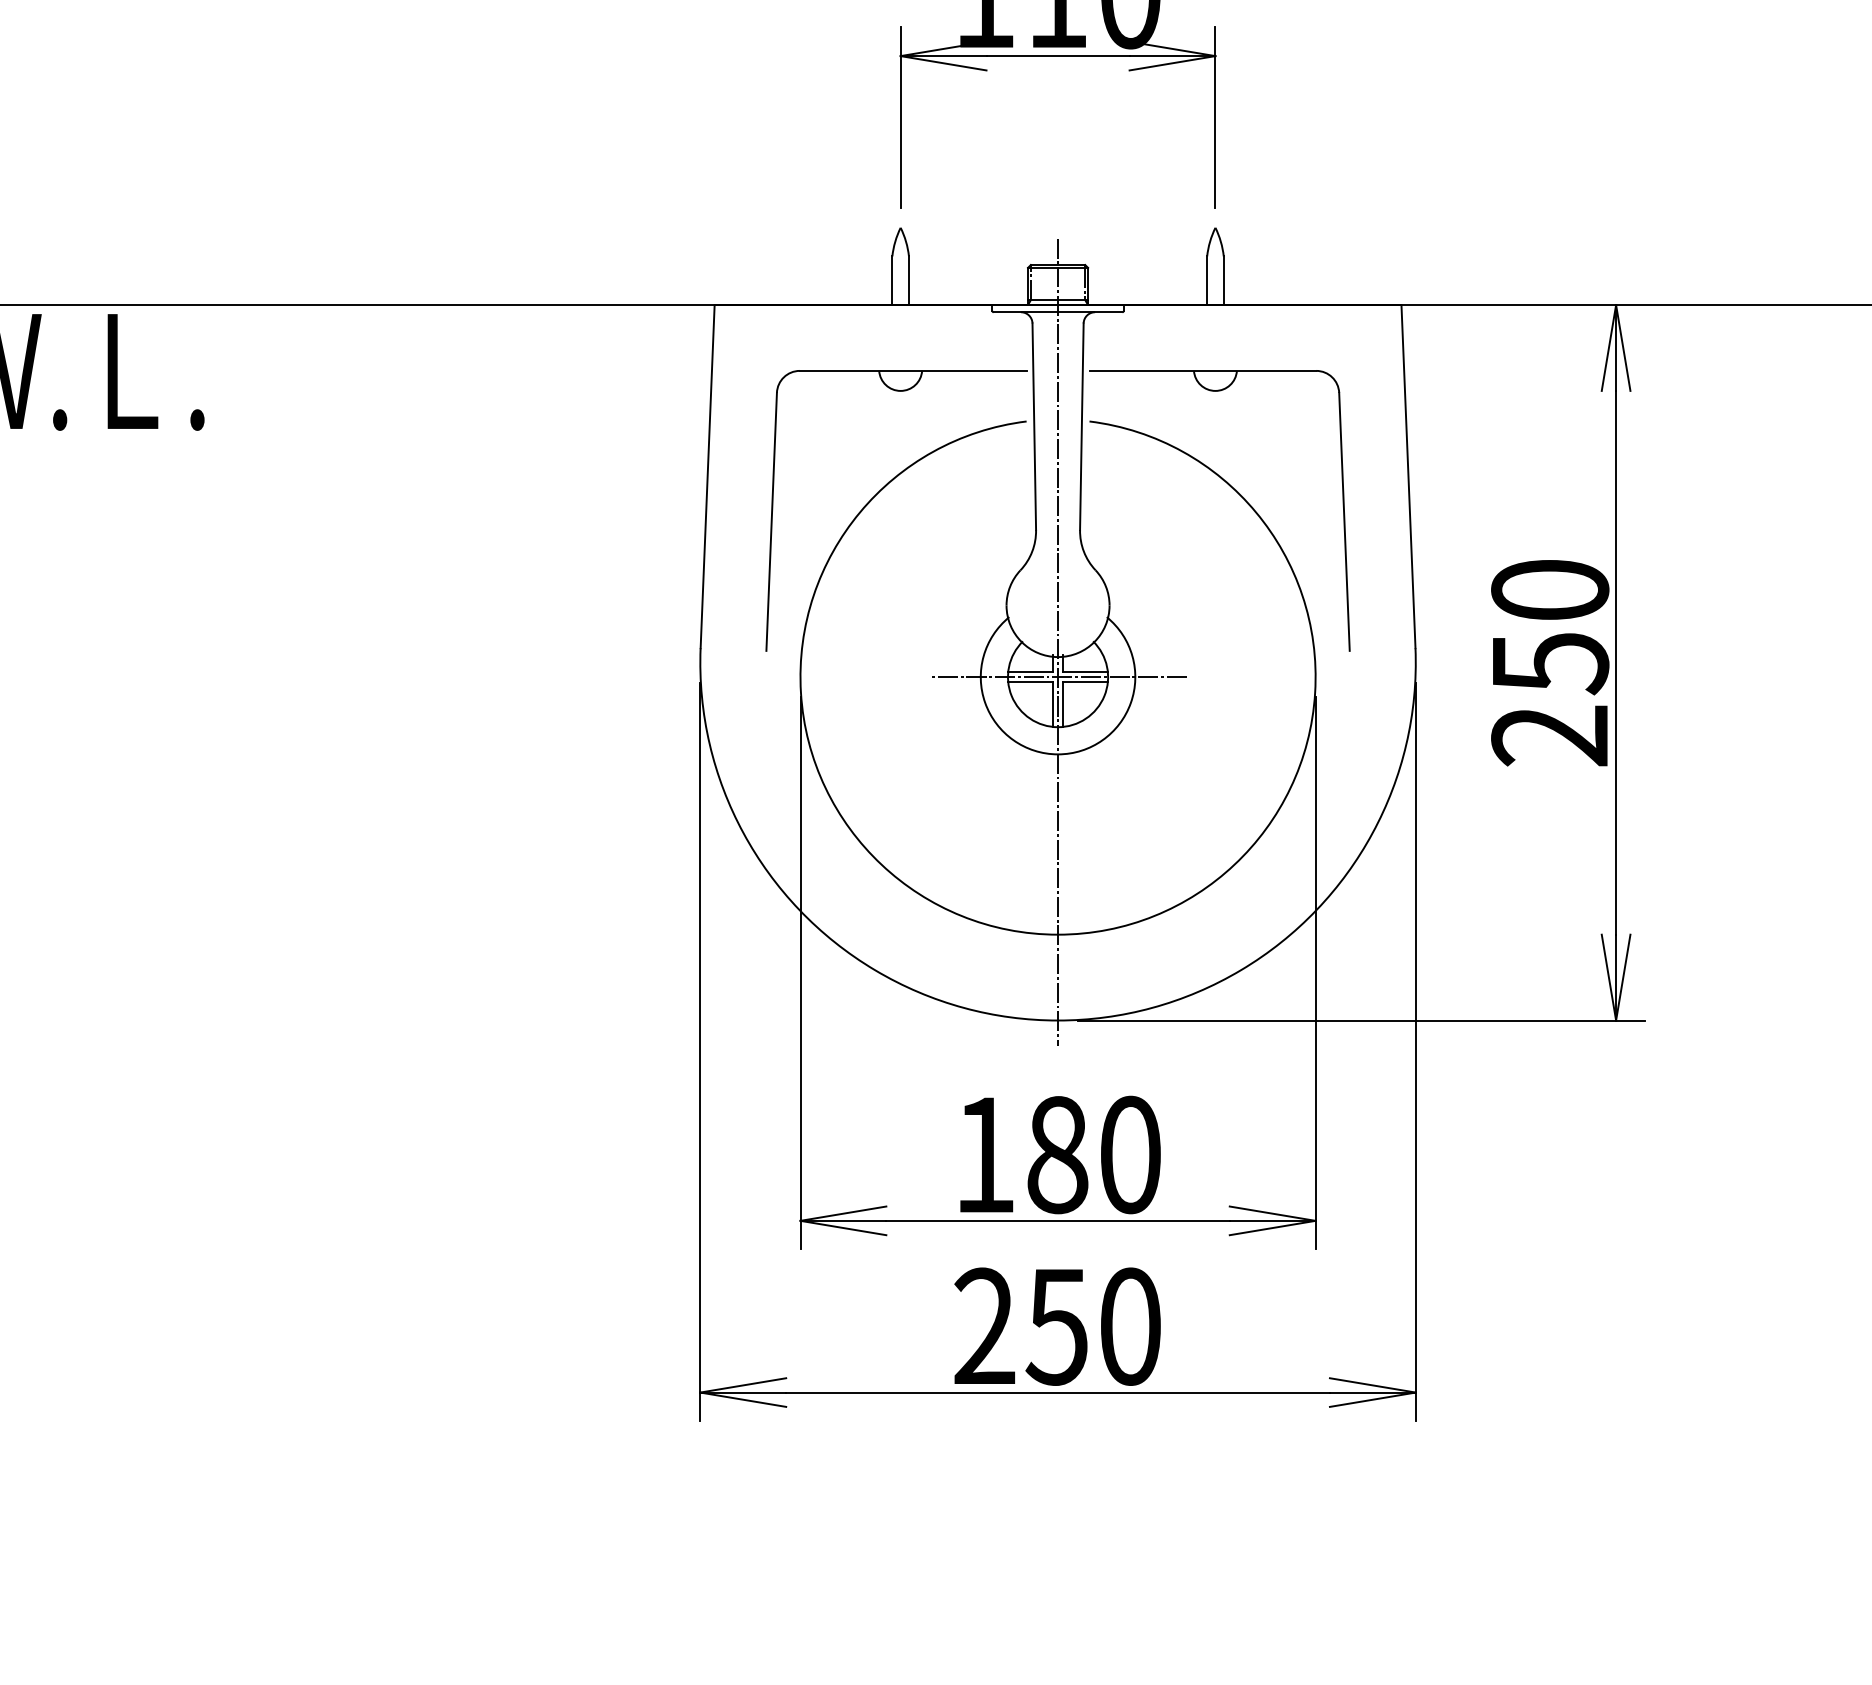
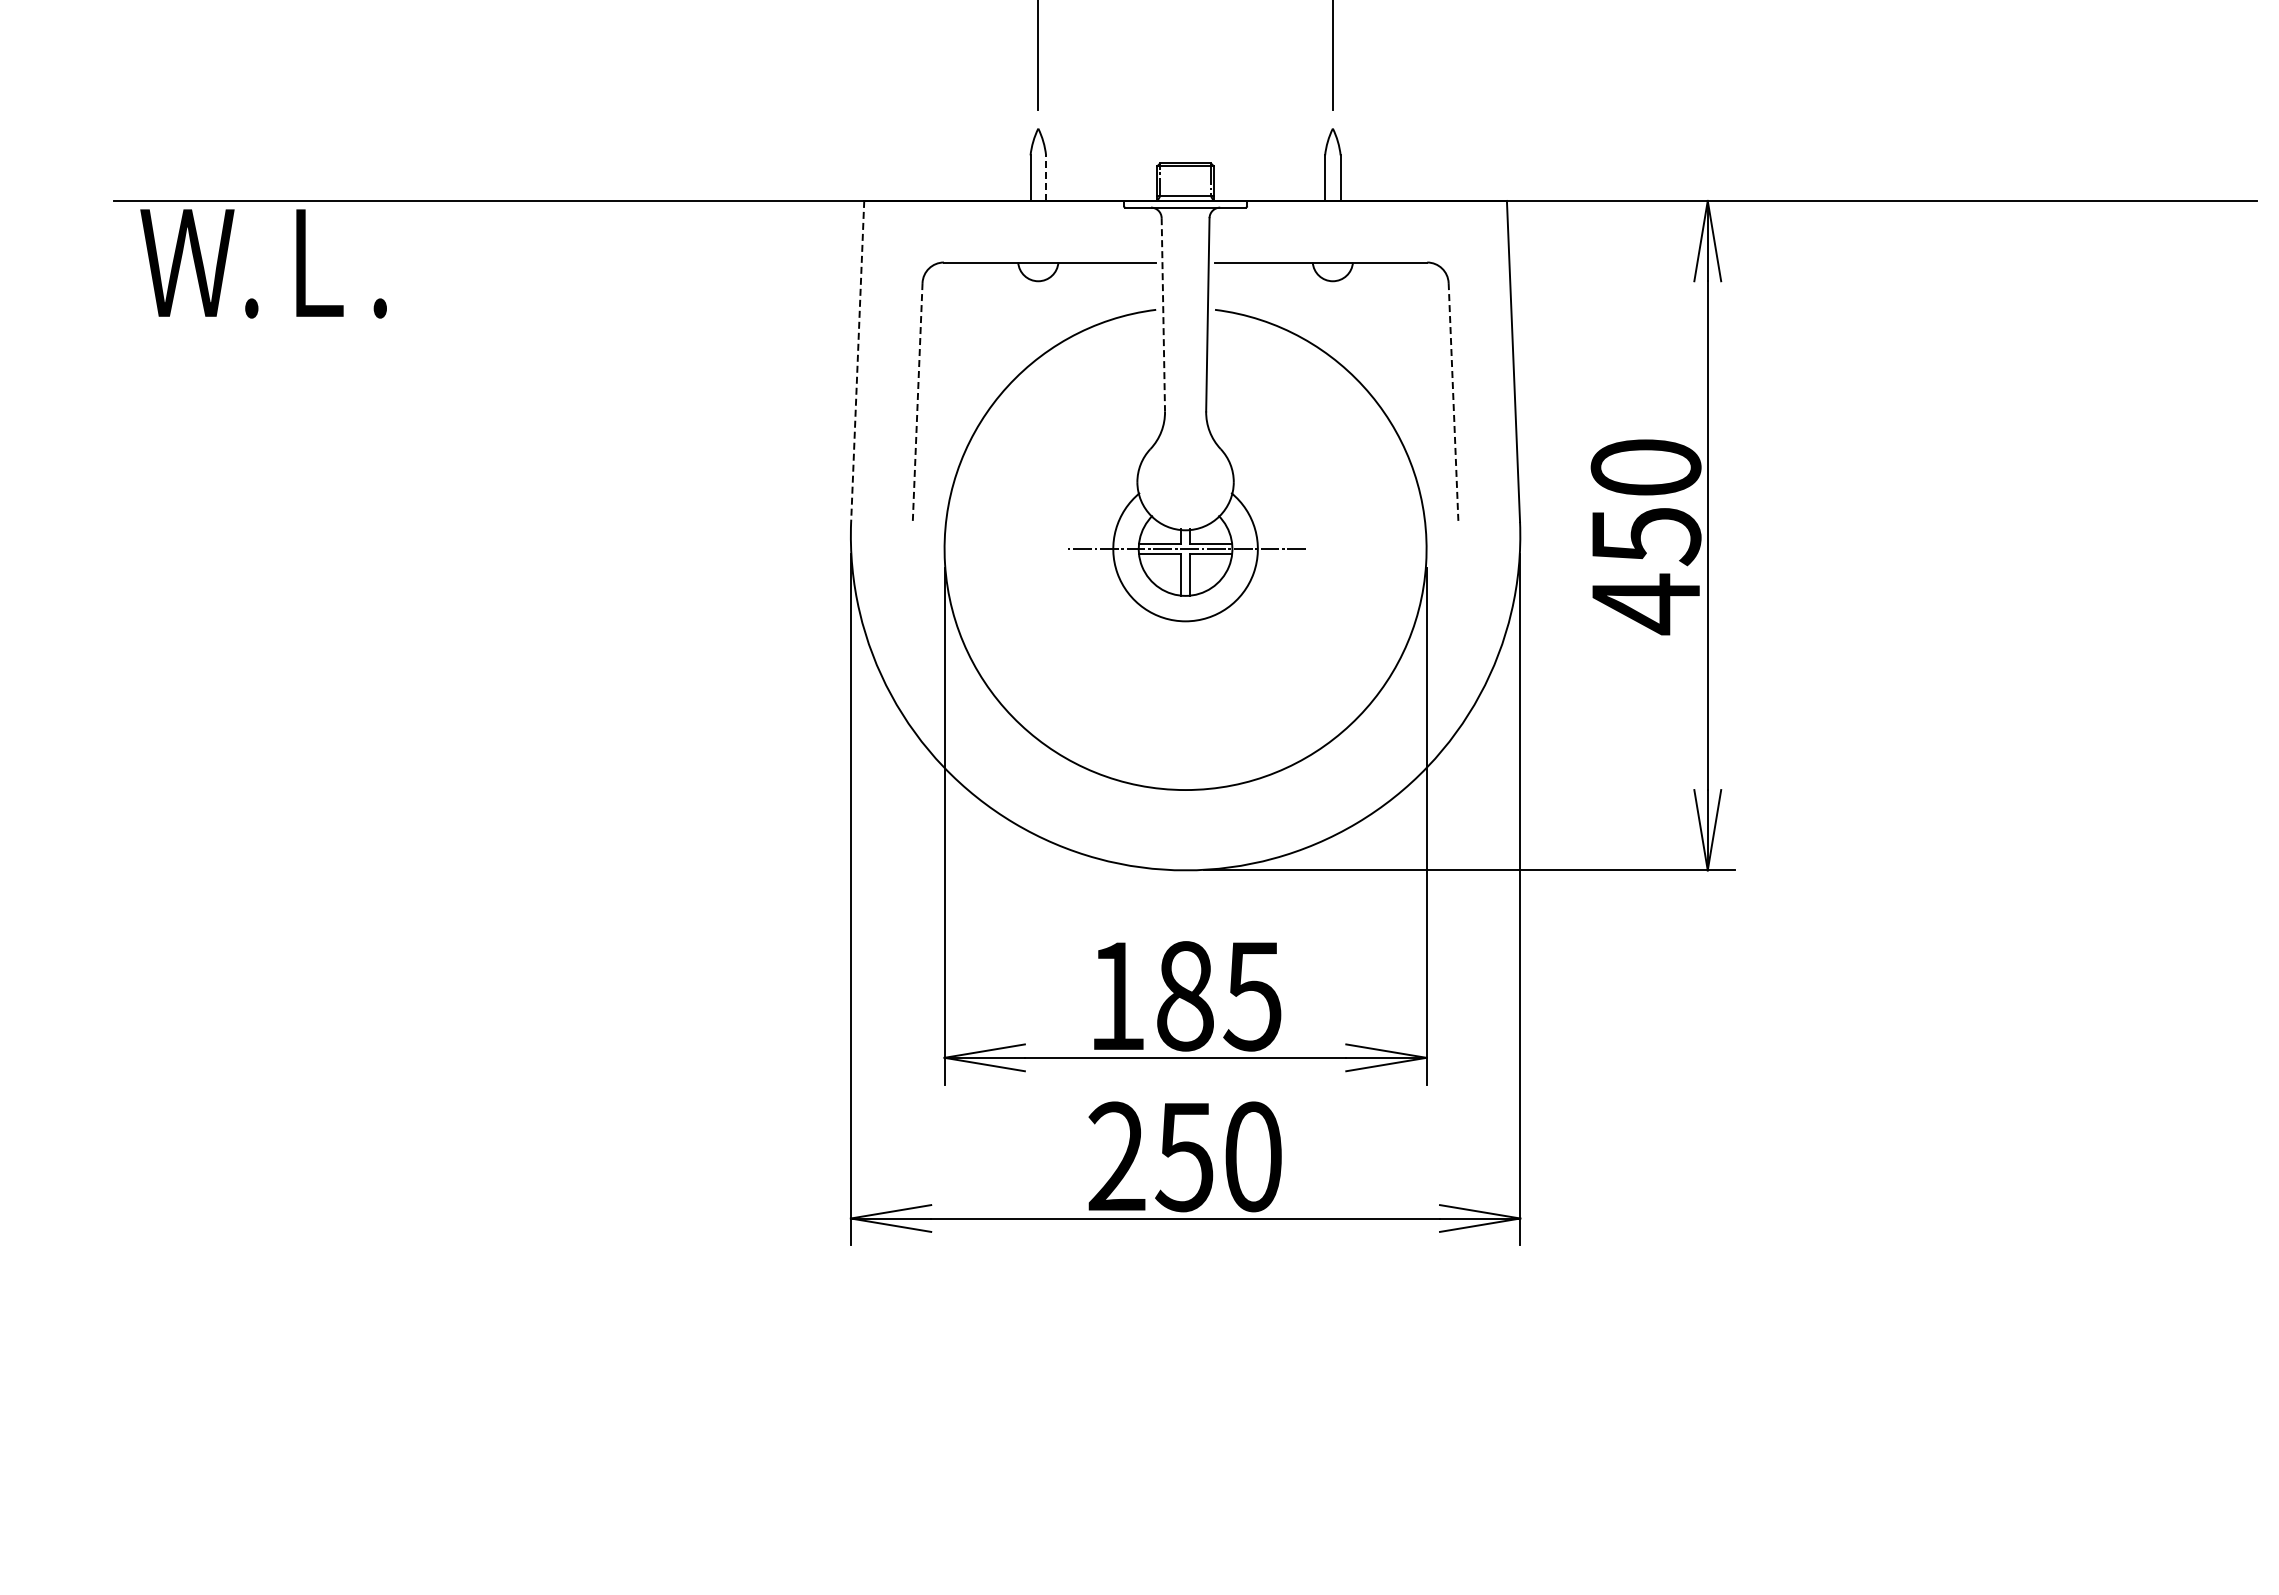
line: (909, 281) -> (1046, 178), solid -> dashed
line: (1034, 426) -> (1163, 314), solid -> dashed
line: (707, 476) -> (857, 361), solid -> dashed
line: (771, 521) -> (917, 403), solid -> dashed
line: (1344, 521) -> (1453, 403), solid -> dashed
line: (1057, 641) -> (1185, 515), removed
text: (1548, 736) -> (1644, 604), 250 -> 450
text: (1129, 1154) -> (1252, 995), 180 -> 185

